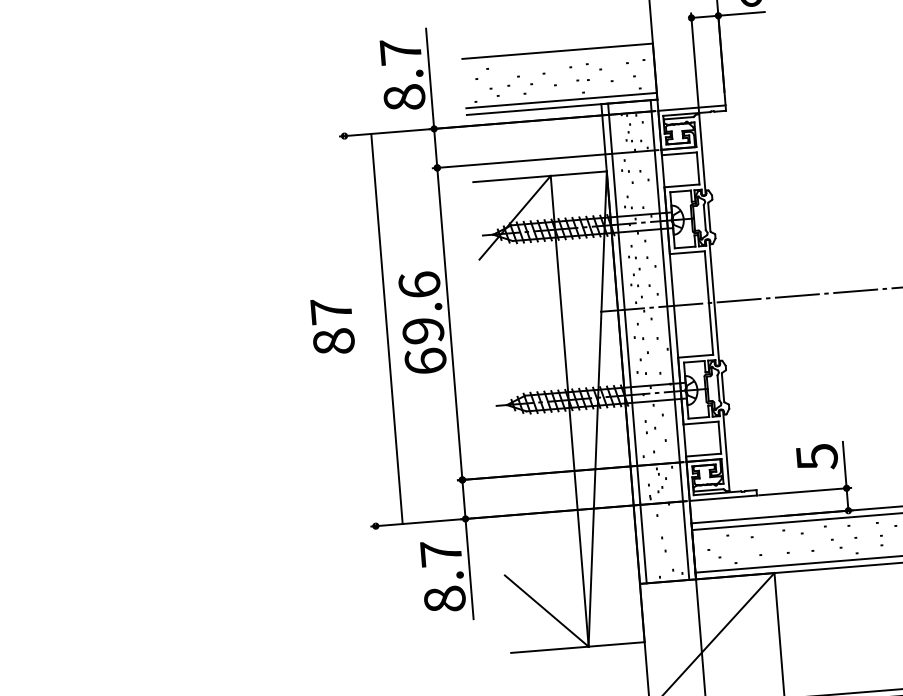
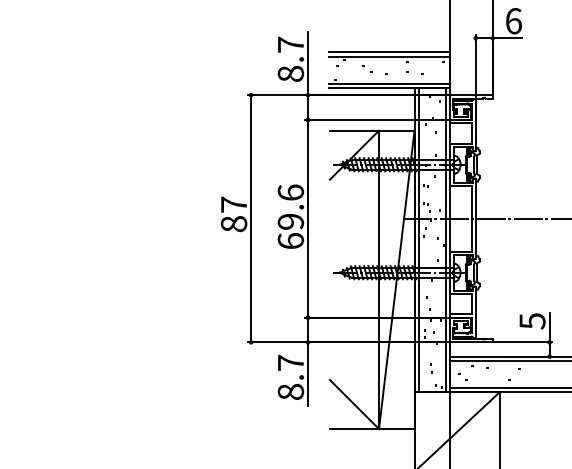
line: (557, 57) -> (389, 56), added
line: (387, 328) -> (251, 218), moved

